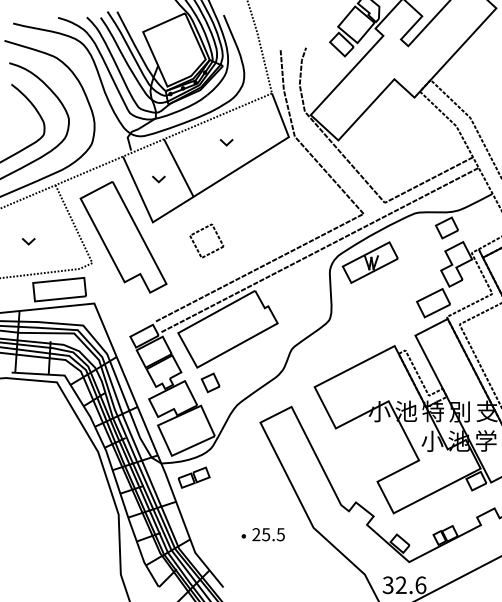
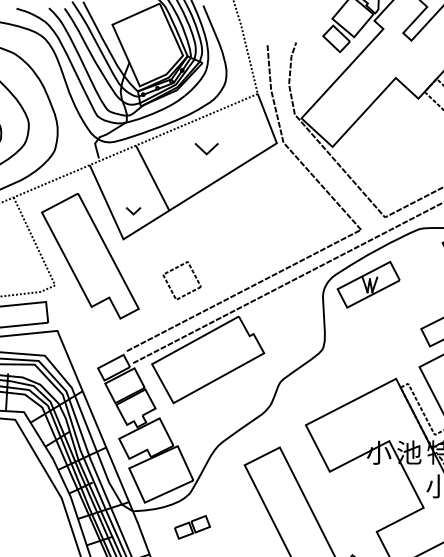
part: (226, 142) -> (206, 149), size x1.6
part: (158, 179) -> (133, 211), moved
part: (202, 230) -> (177, 268), moved
part: (210, 382) -> (188, 419), removed
part: (193, 477) -> (191, 527), moved

